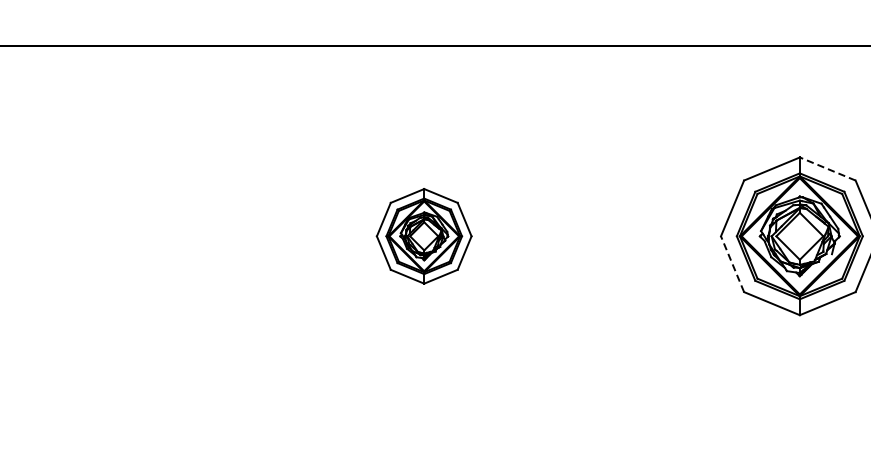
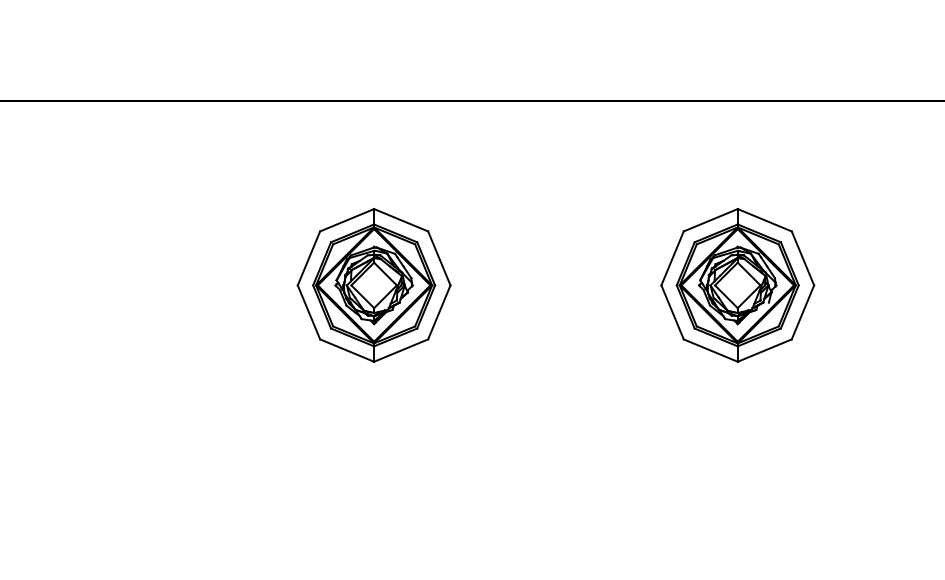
line: (827, 169) -> (764, 220), dashed -> solid
part: (423, 236) -> (373, 285), size x1.67
line: (732, 263) -> (672, 311), dashed -> solid

